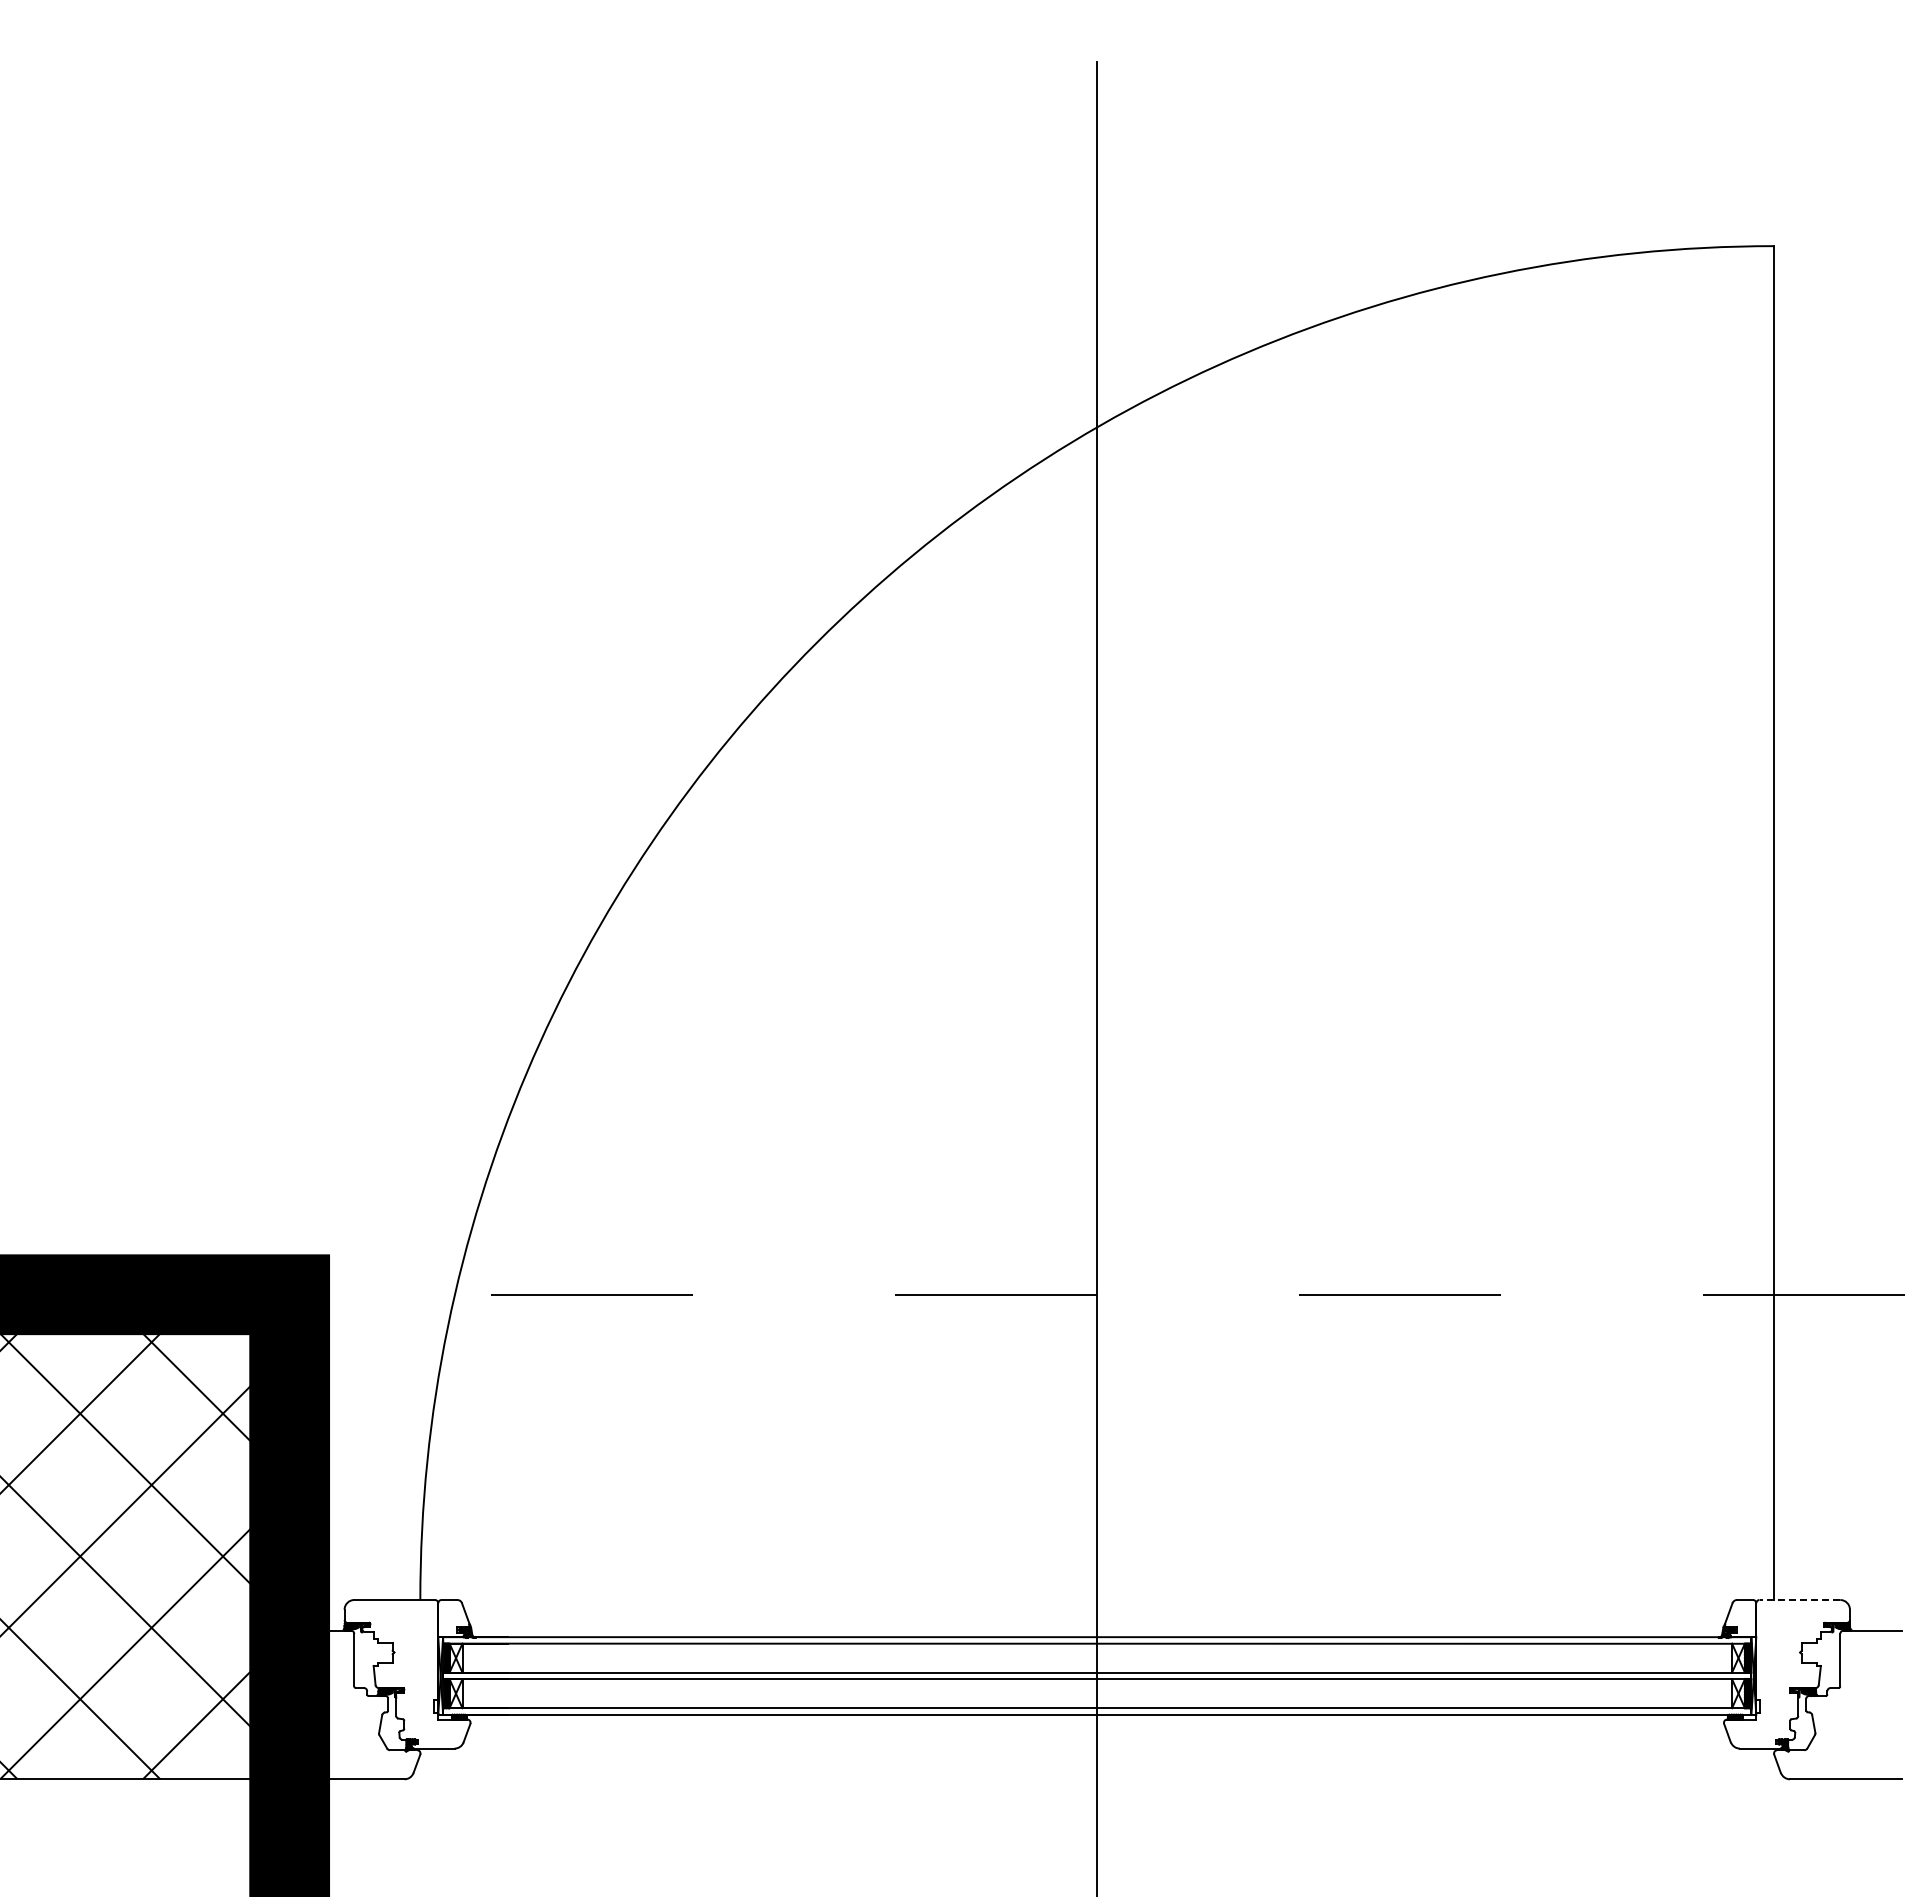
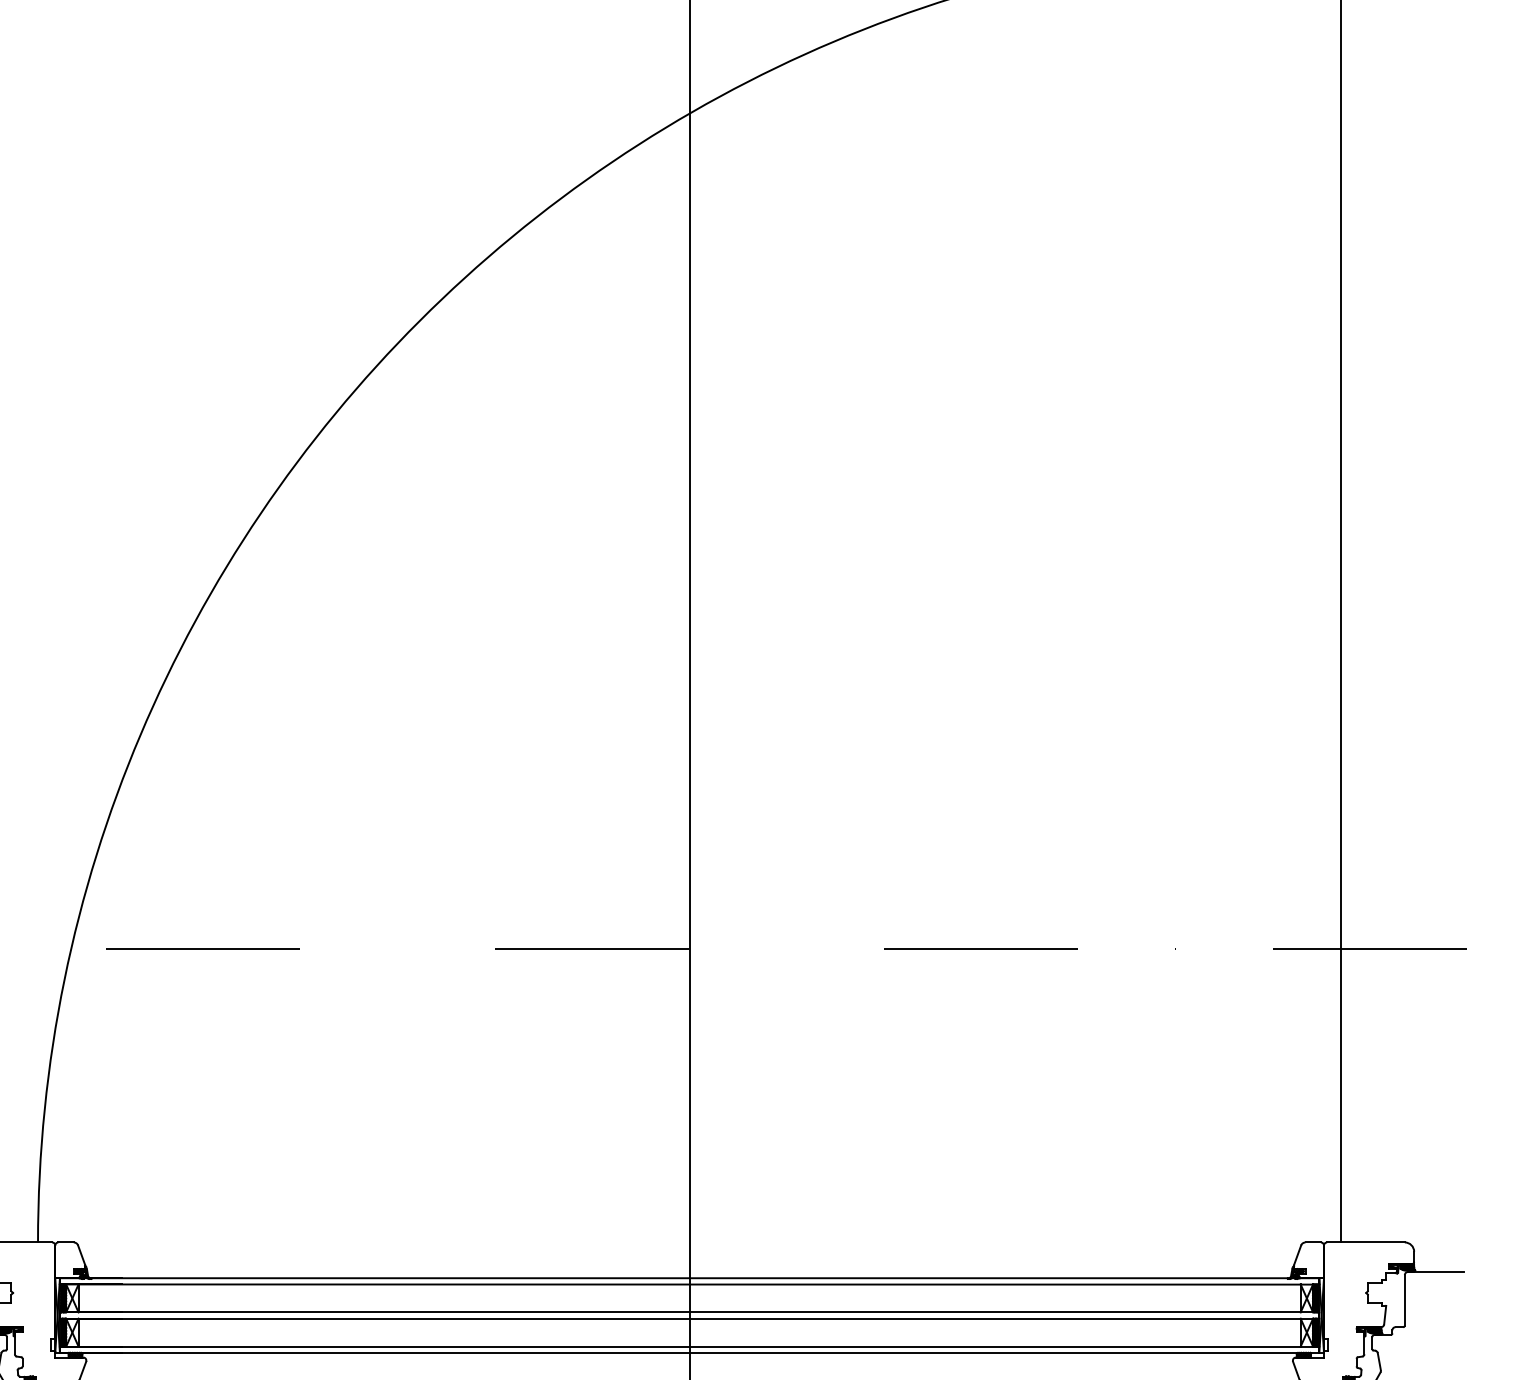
line: (1799, 1600) -> (1365, 1242), dashed -> solid

